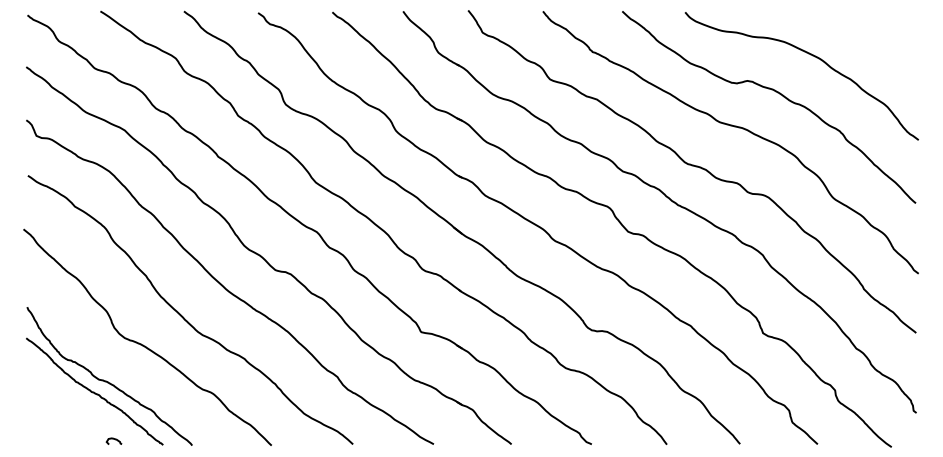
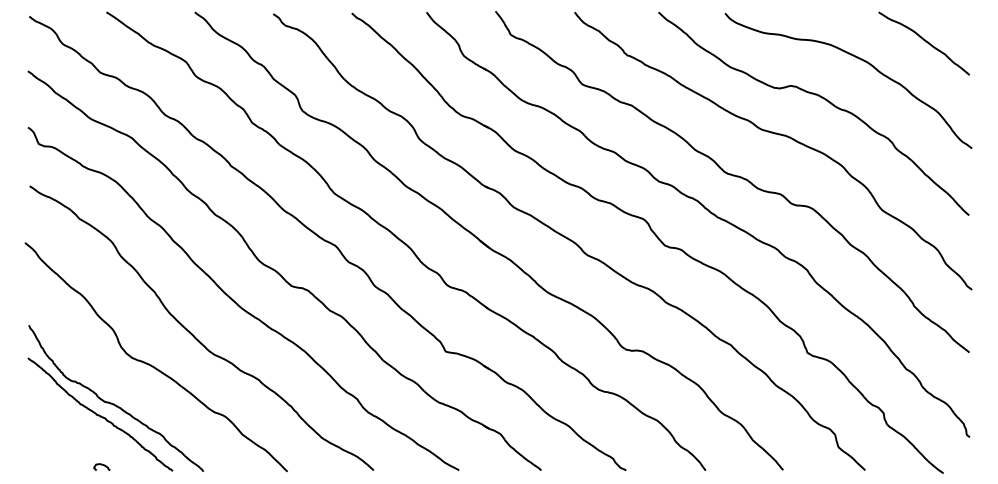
curve: (873, 38) -> (924, 41), added
curve: (113, 439) -> (101, 465), moved

